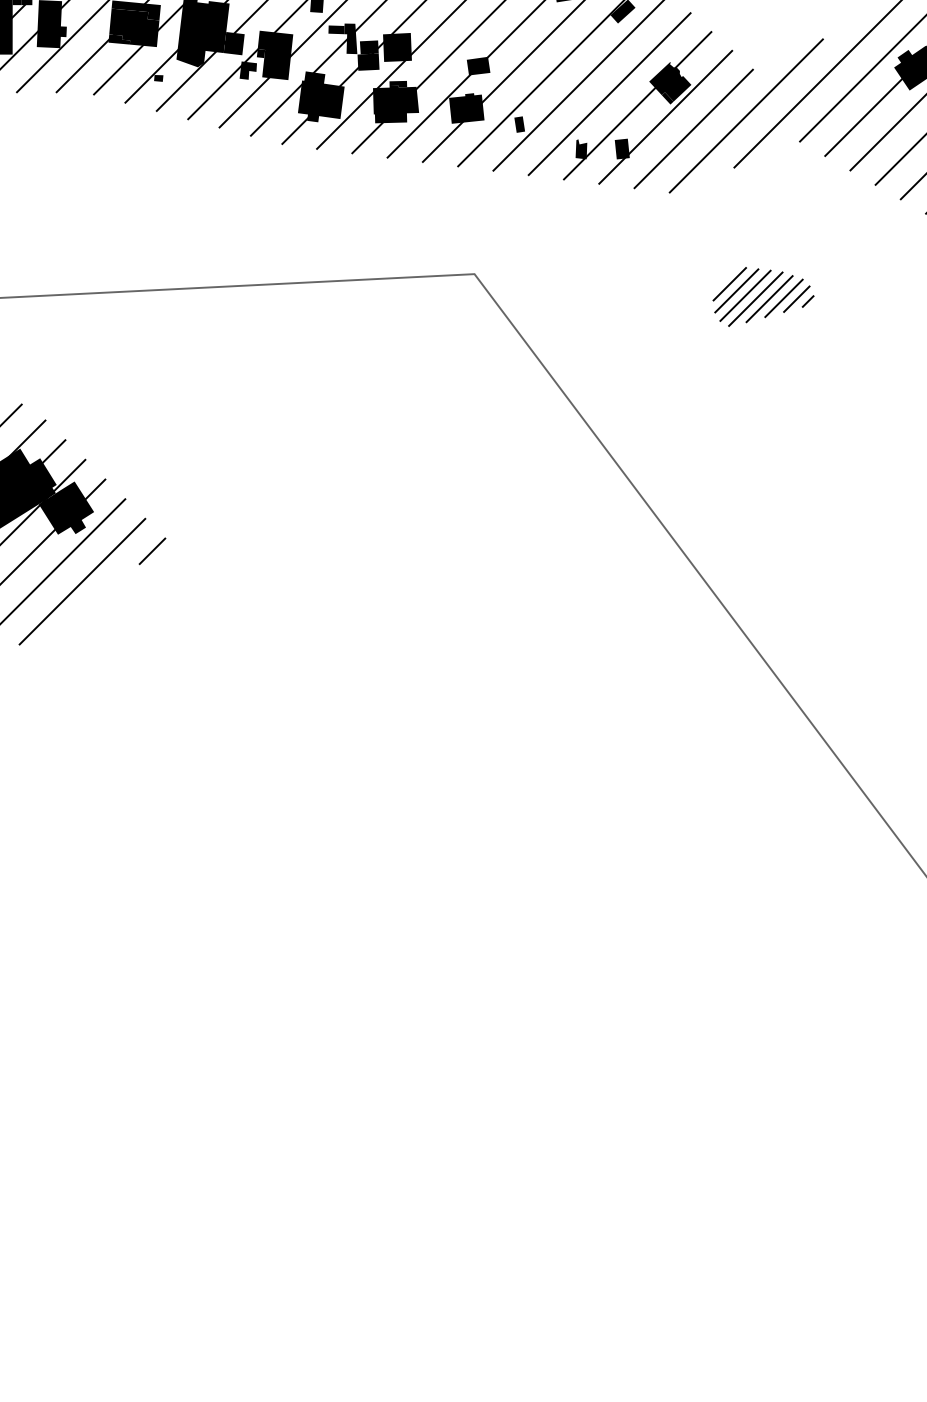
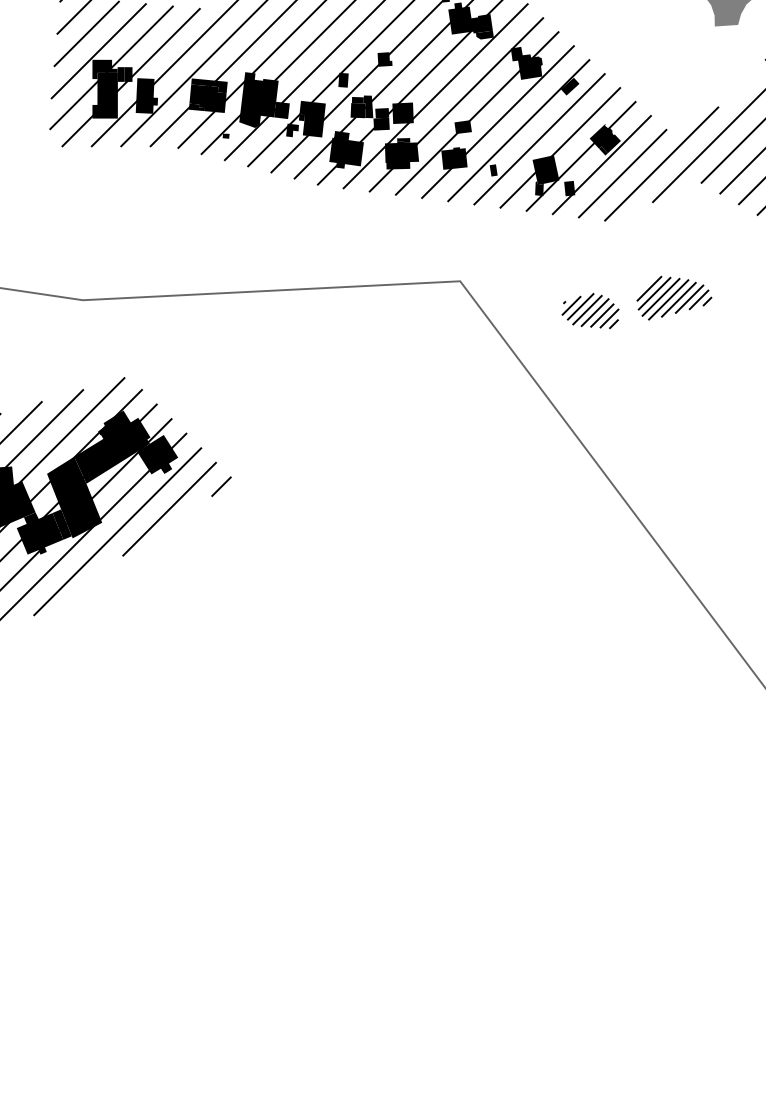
fill: (335, 43) -> (357, 110), added
fill: (589, 124) -> (545, 170), added
part: (650, 314) -> (590, 311), added

